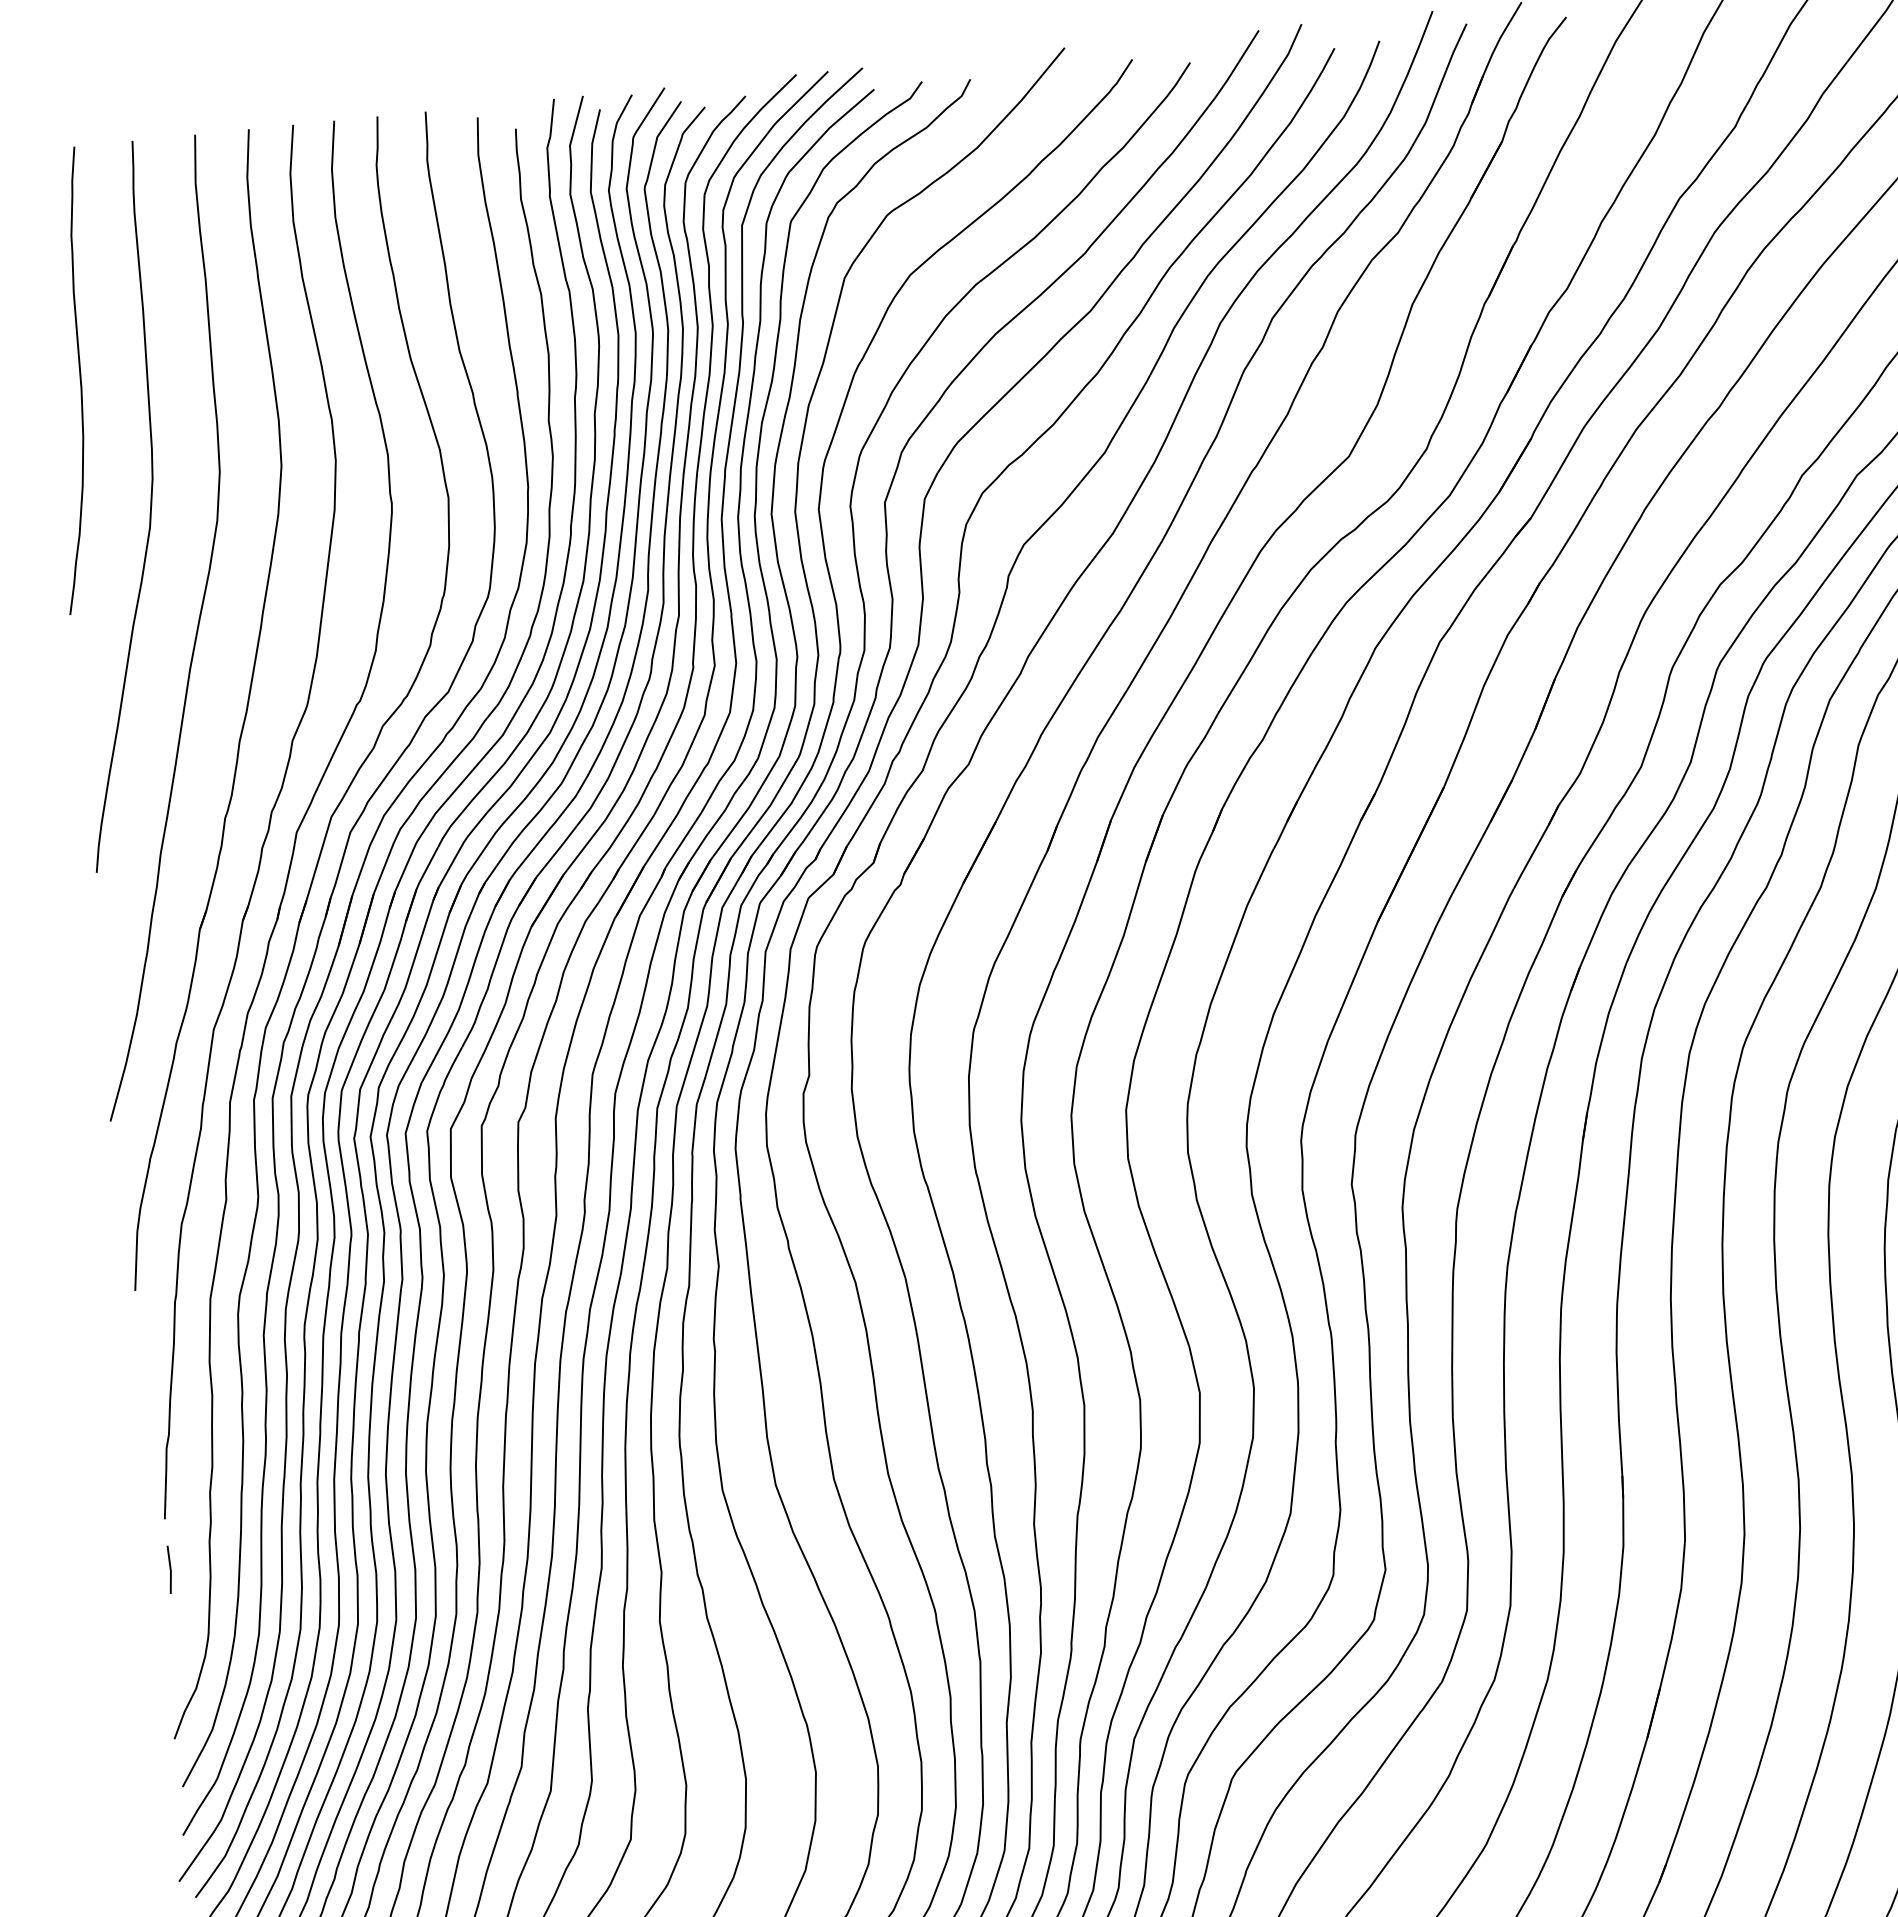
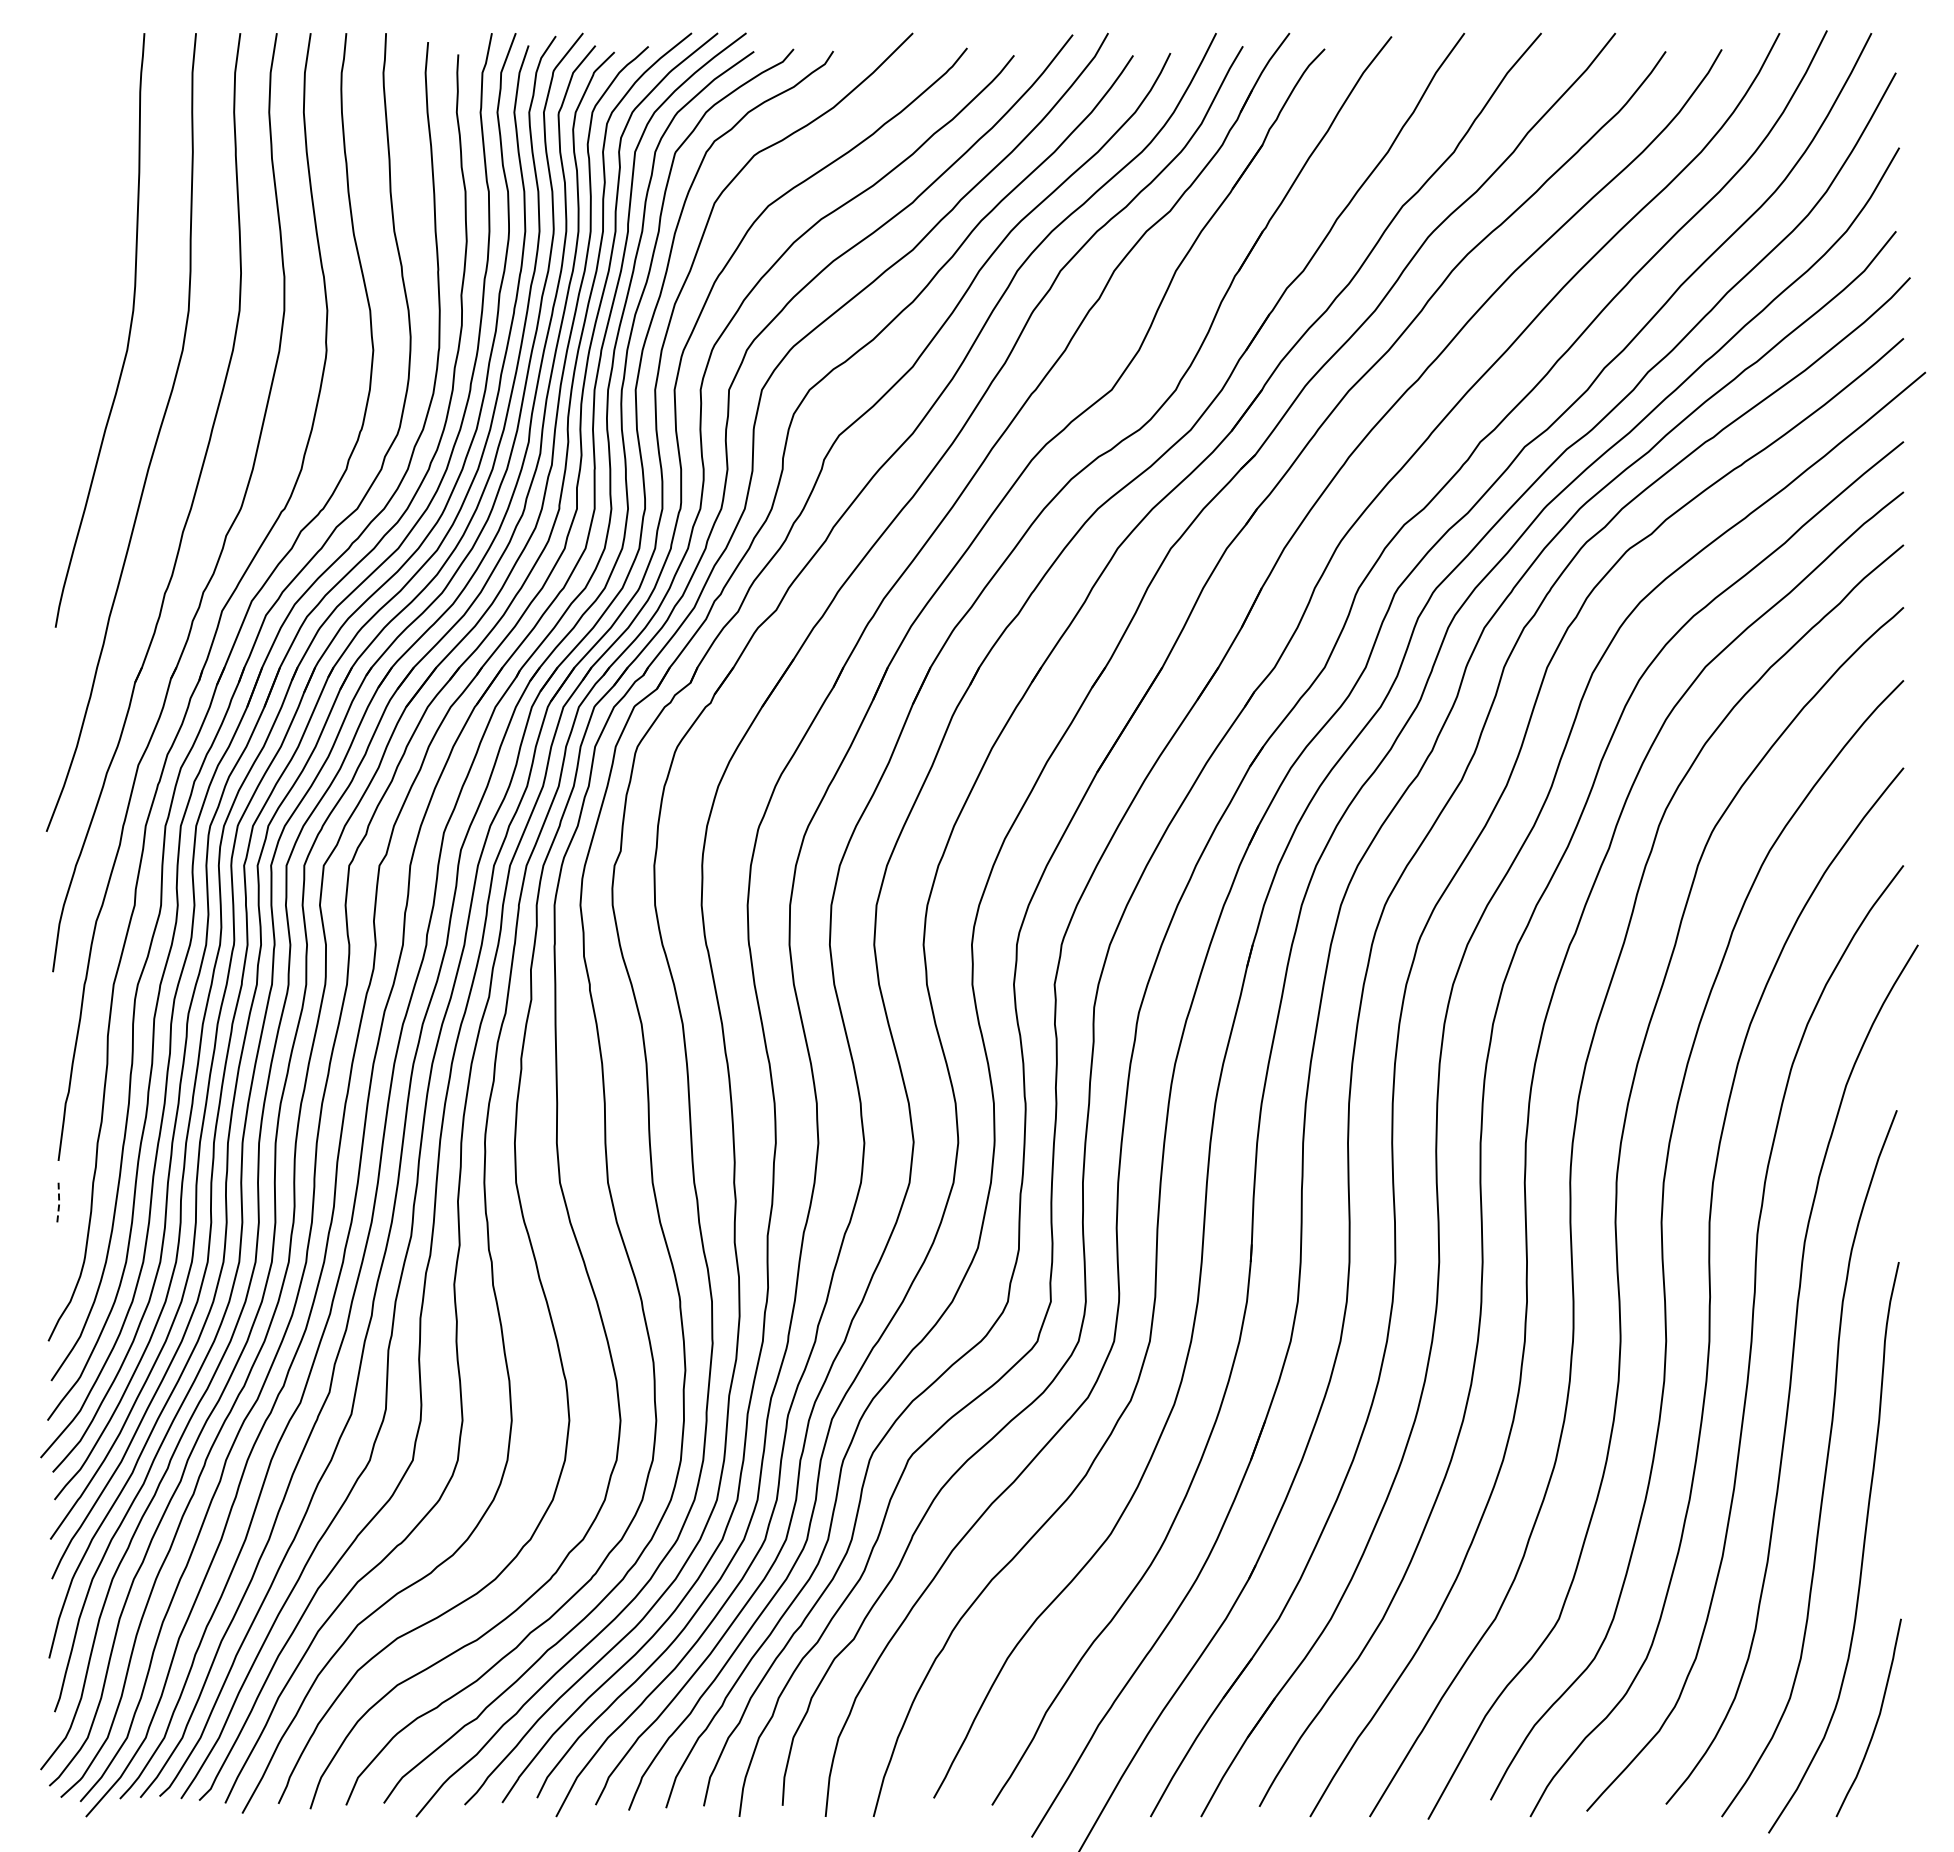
curve: (79, 380) -> (81, 224), removed
line: (171, 1569) -> (59, 1202), solid -> dashed

